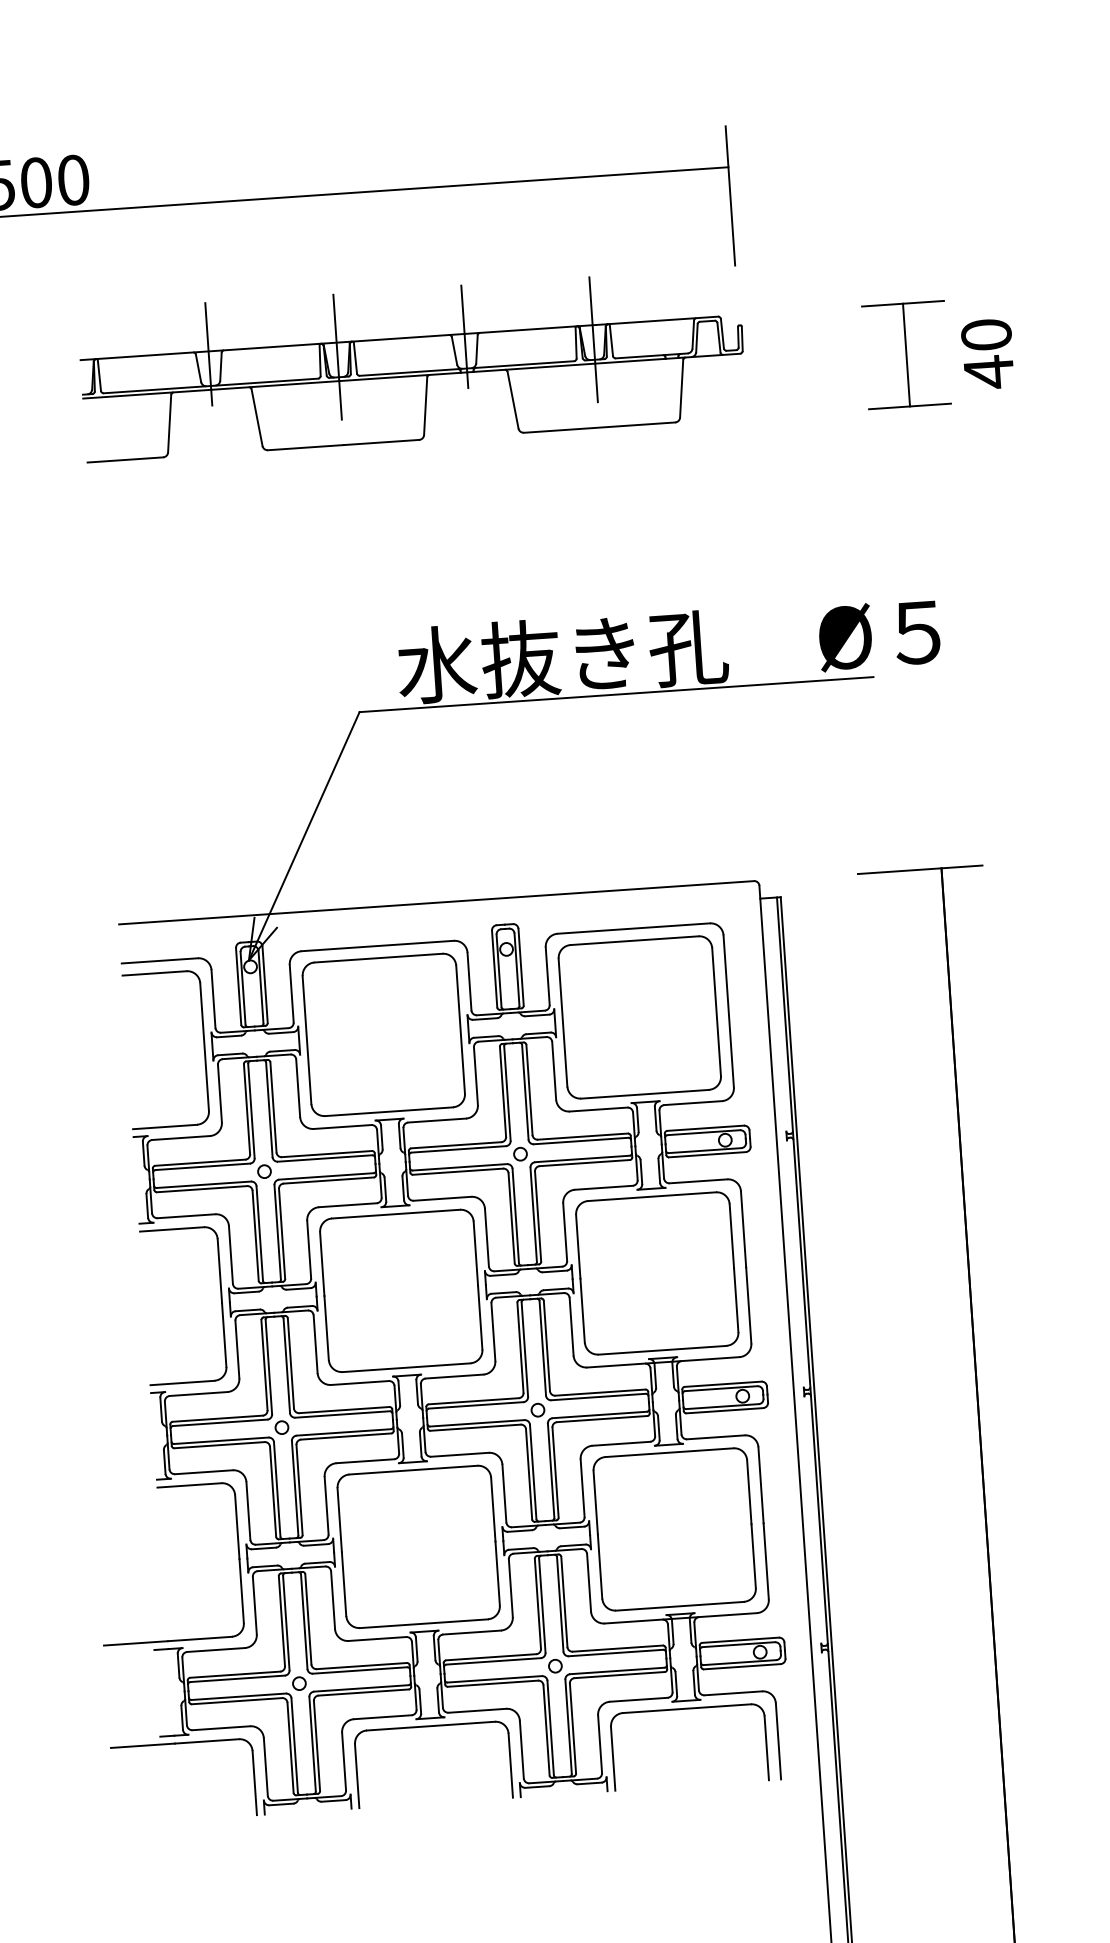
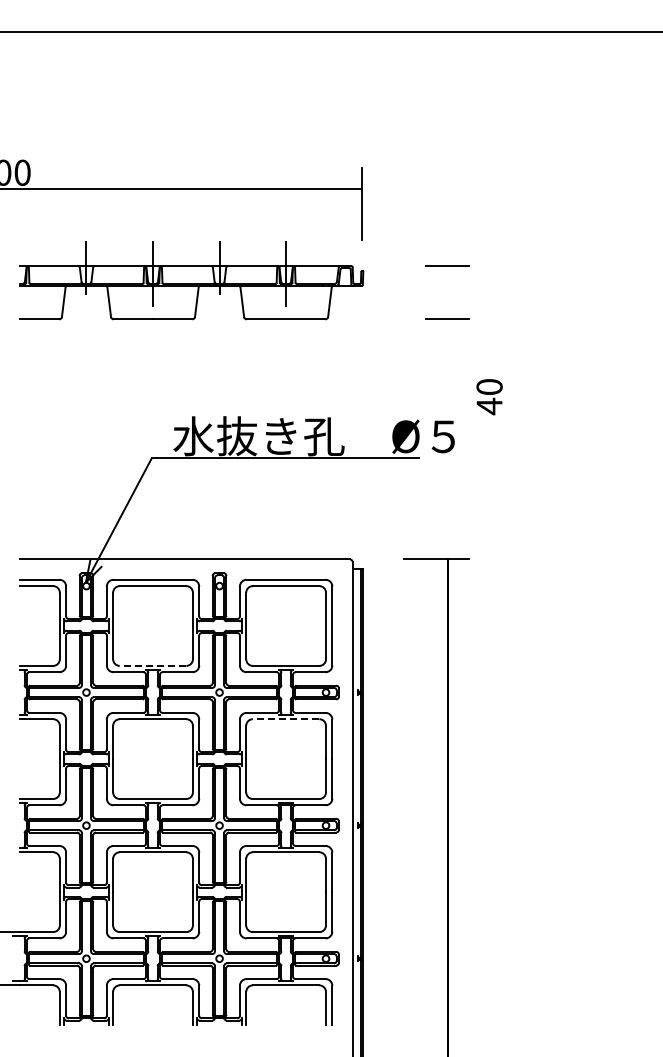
line: (906, 354) -> (447, 292), removed
text: (987, 355) -> (489, 397), moved
line: (387, 1110) -> (152, 665), solid -> dashed
line: (650, 1197) -> (285, 719), solid -> dashed

